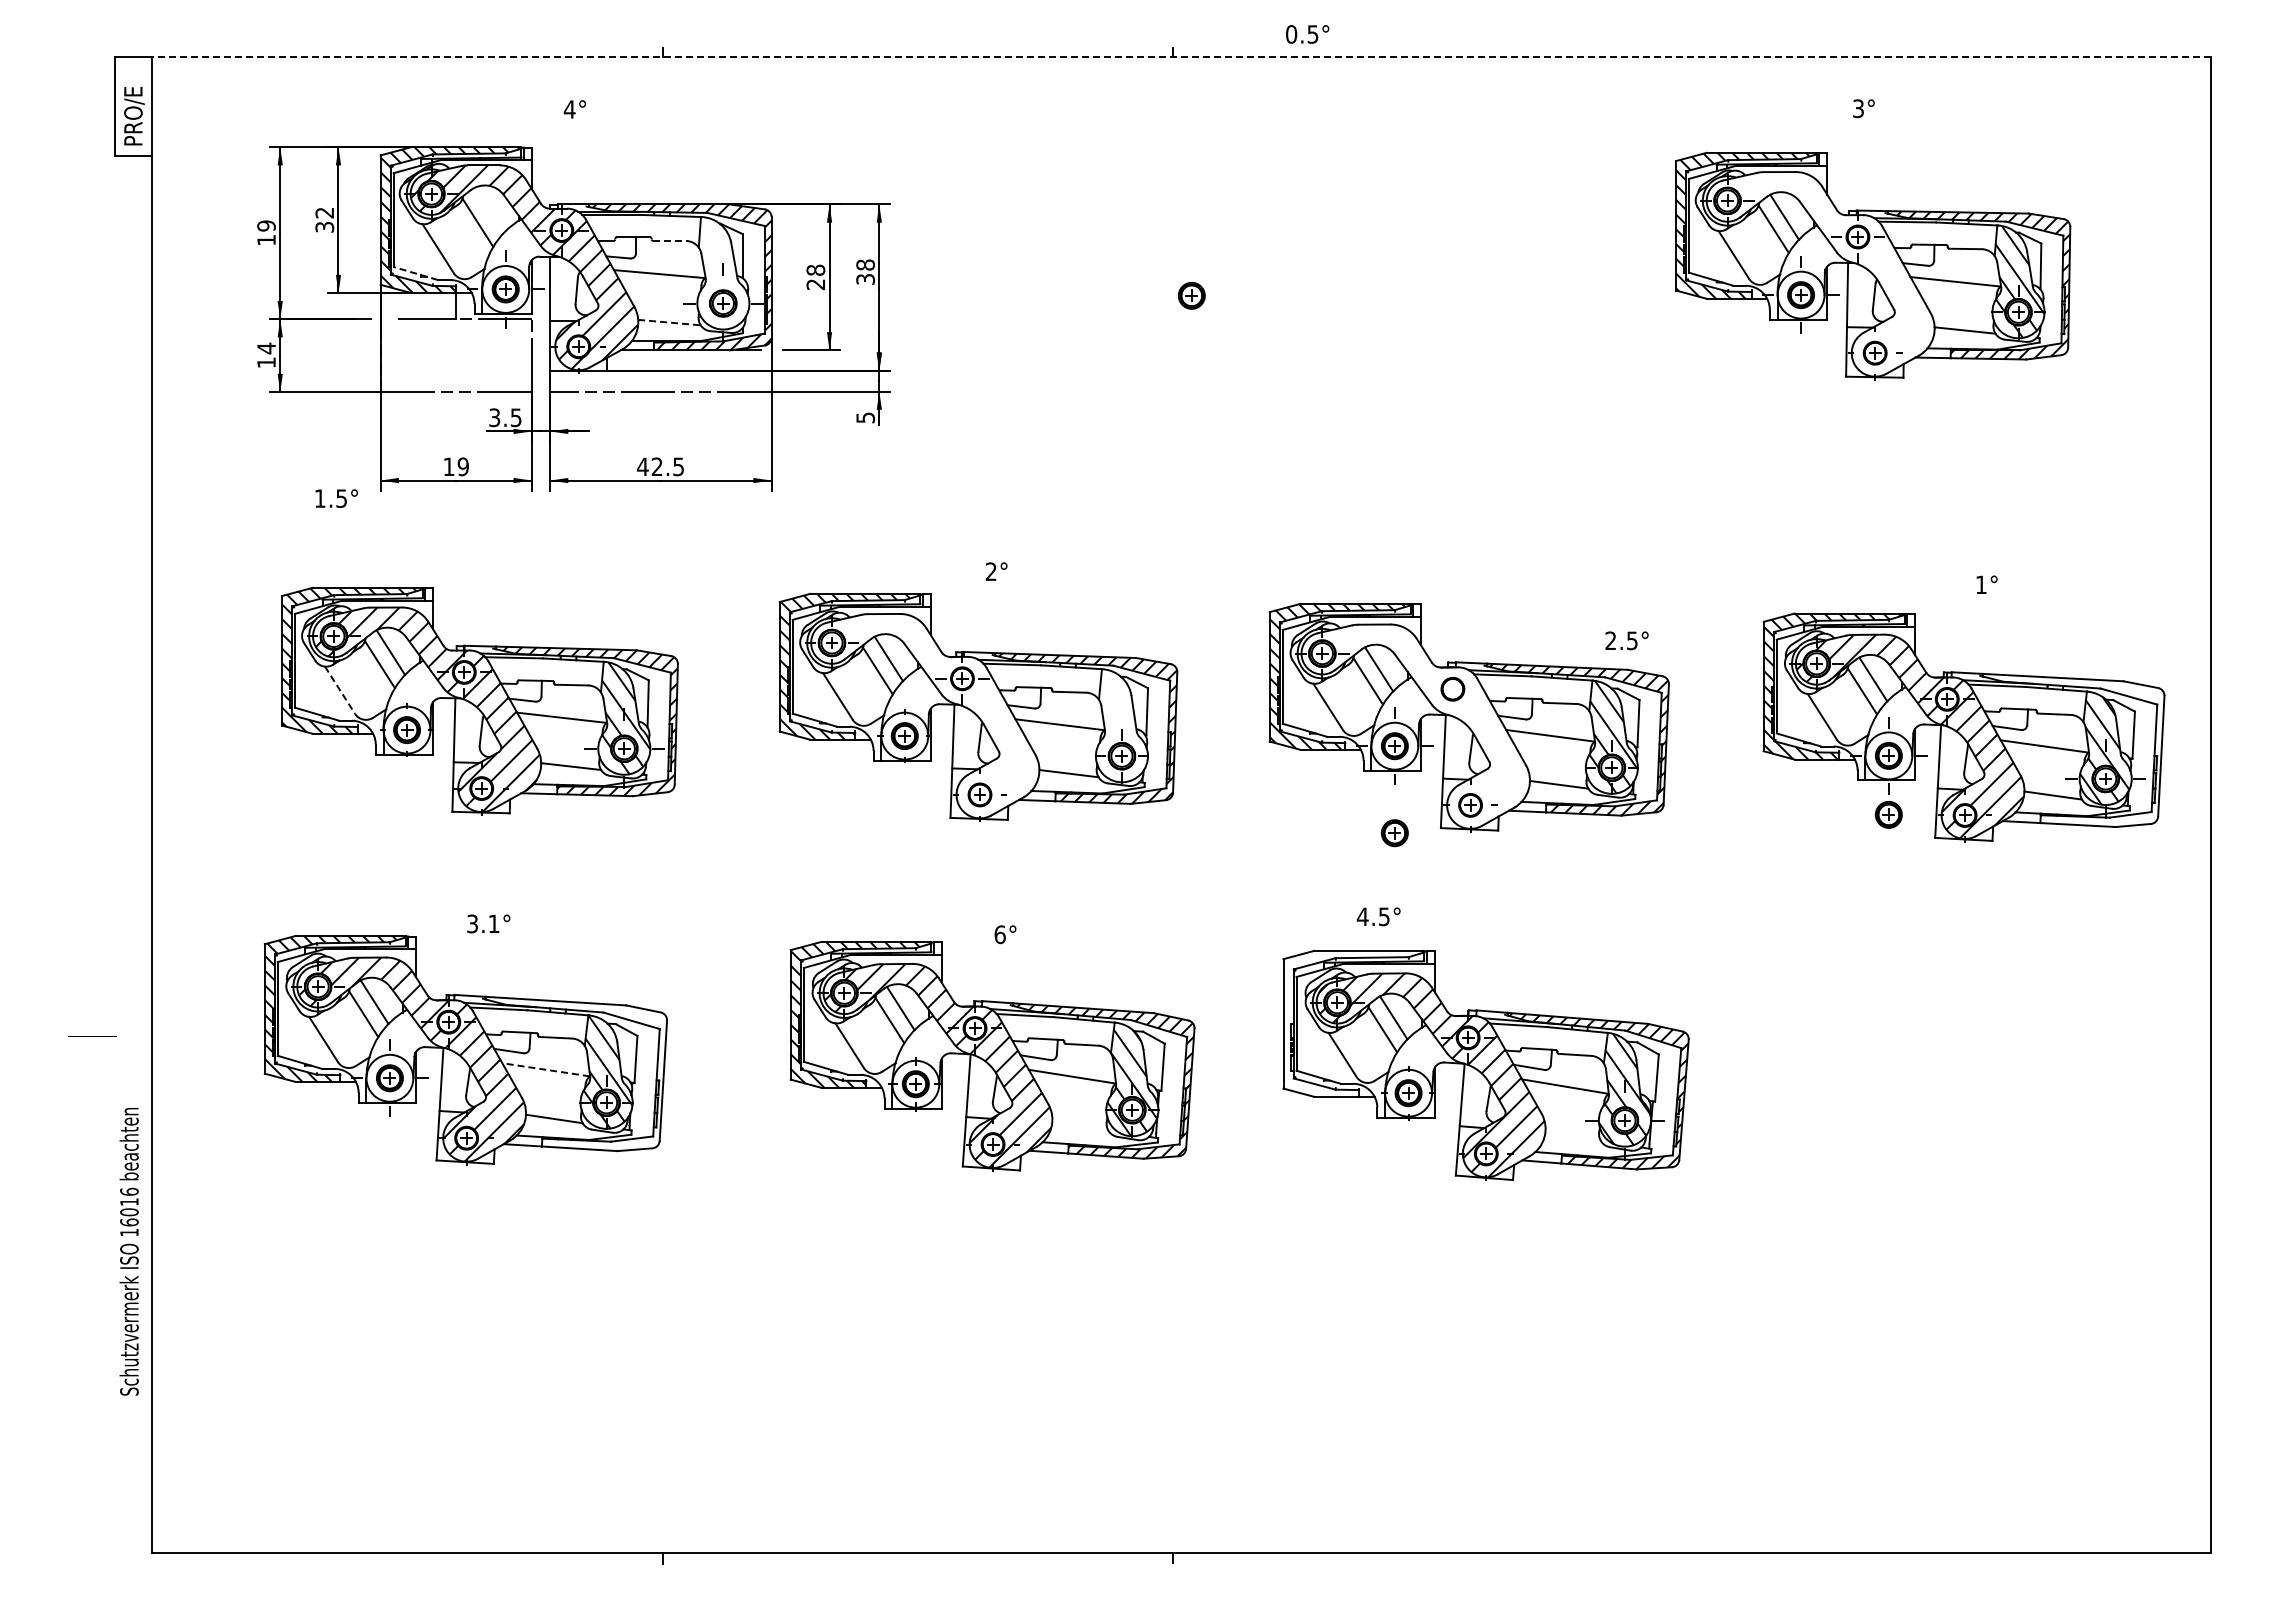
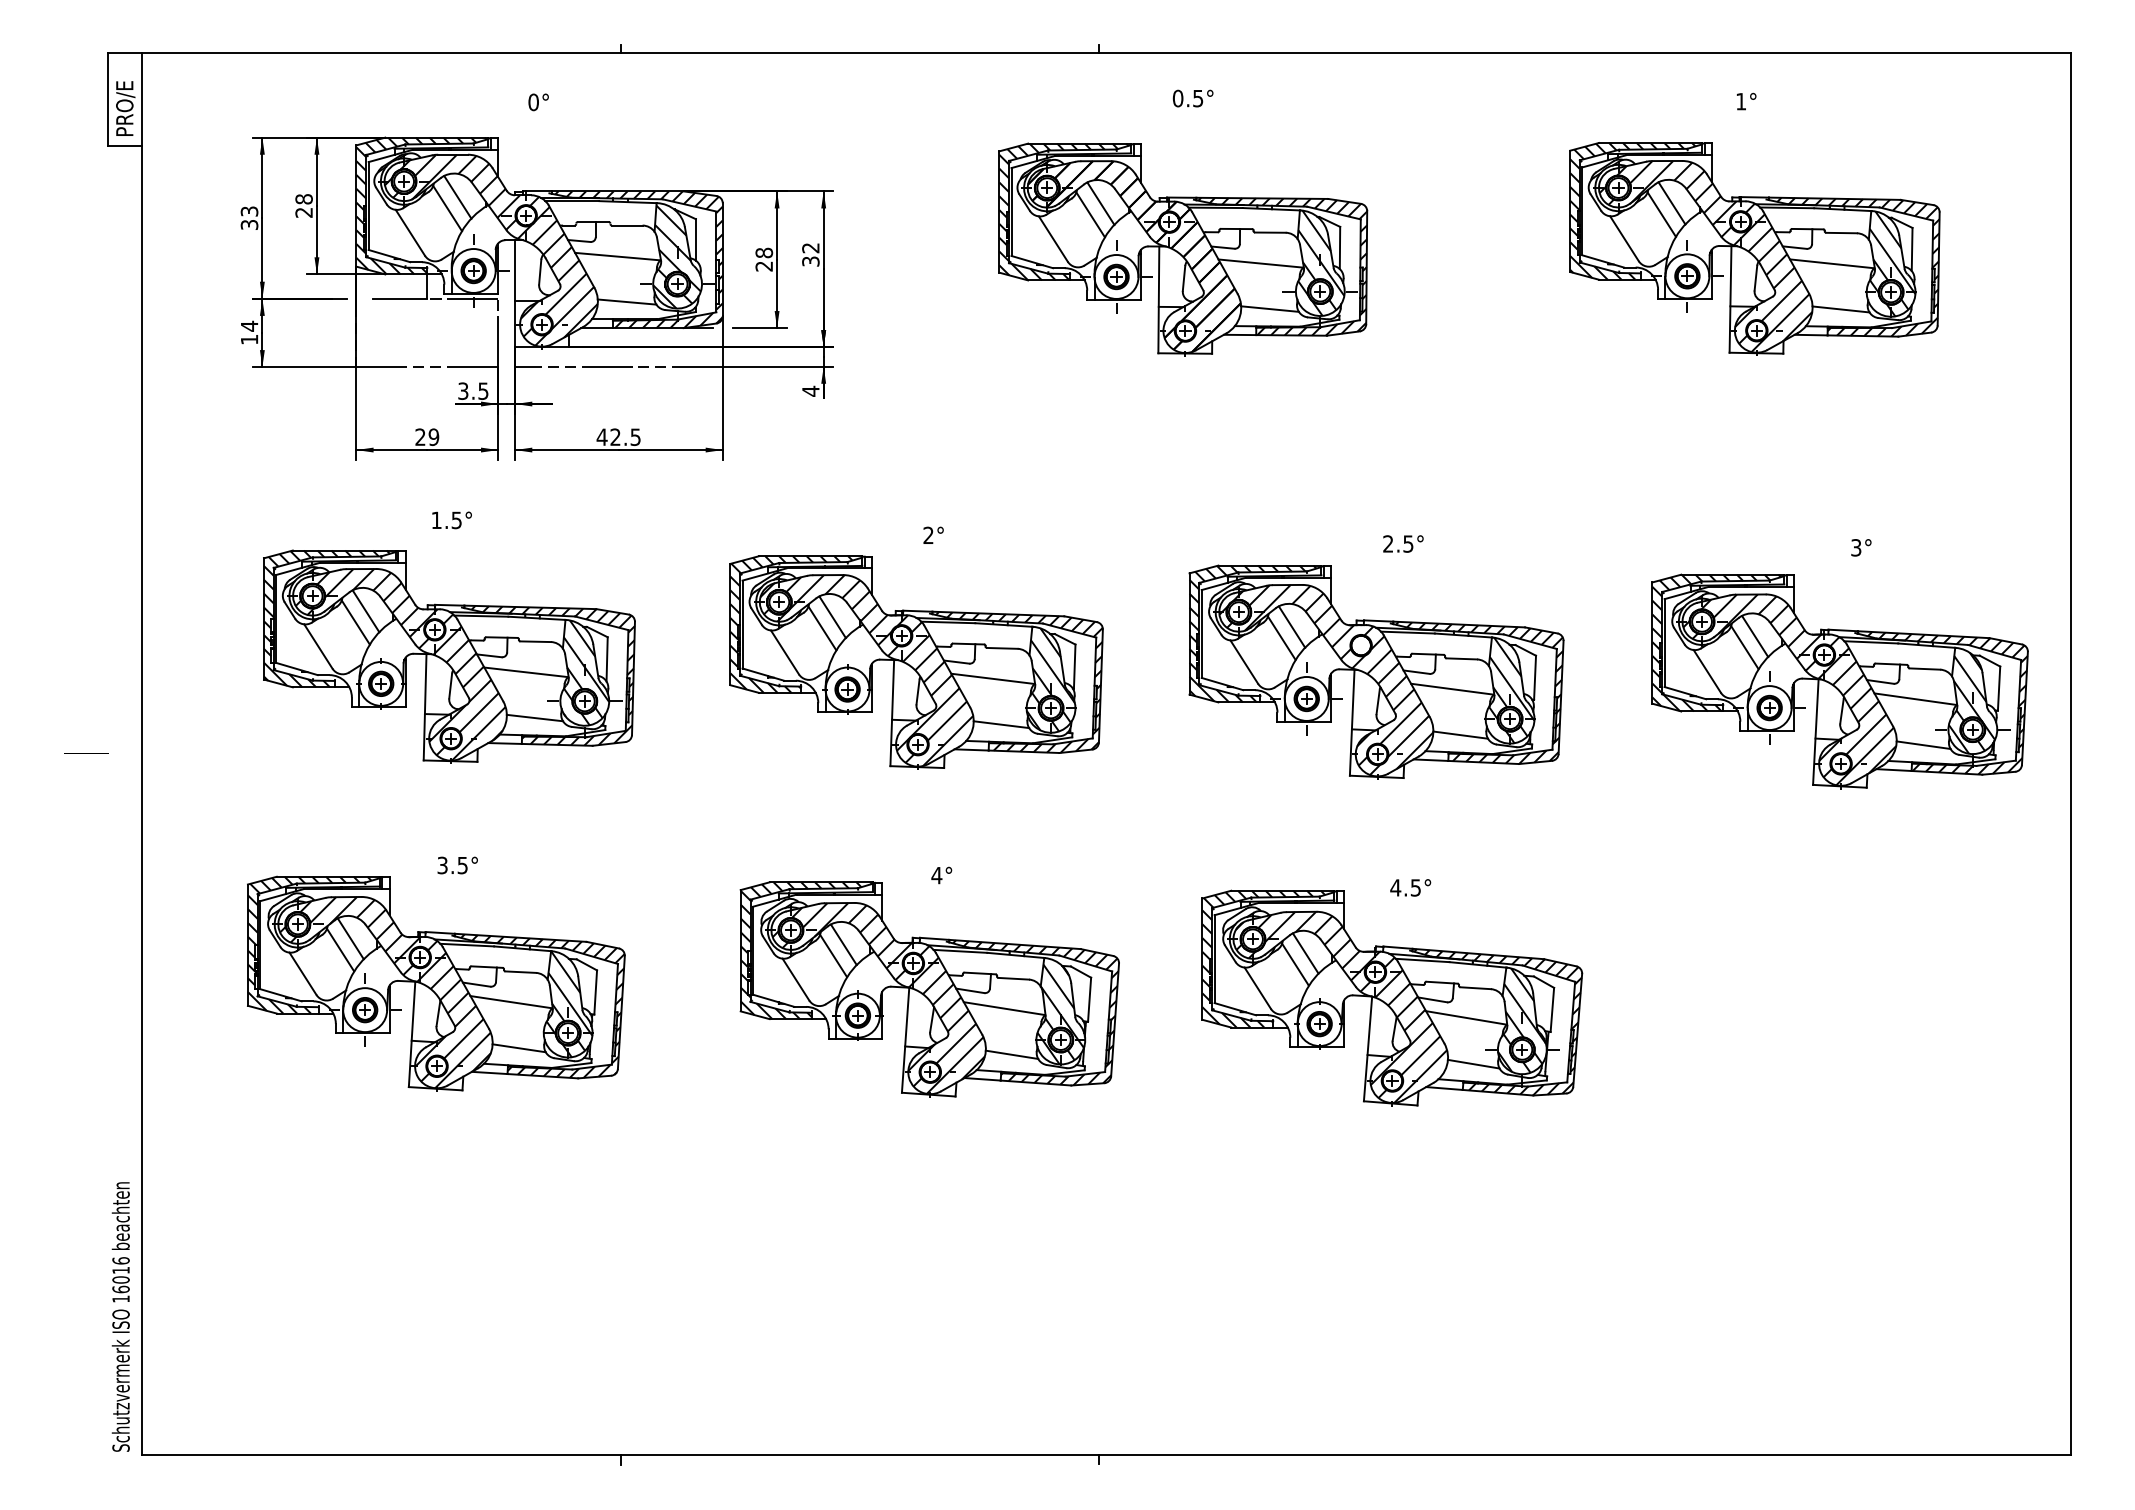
text: (1307, 34) -> (1193, 98), moved
line: (1180, 56) -> (1105, 52), dashed -> solid
text: (1858, 108) -> (1741, 101), 3° -> 1°
text: (569, 109) -> (533, 102), 4° -> 0°
line: (488, 210) -> (457, 197), added
text: (324, 219) -> (303, 205), 32 -> 28
text: (266, 232) -> (249, 217), 19 -> 33
line: (670, 240) -> (628, 225), dashed -> solid
text: (865, 264) -> (810, 247), 38 -> 32
part: (1262, 266) -> (1182, 249), added
line: (415, 273) -> (389, 256), dashed -> solid
hatch: (1820, 273) -> (1705, 256), added
hatch: (722, 274) -> (676, 256), added
line: (669, 322) -> (627, 301), dashed -> solid
text: (865, 417) -> (810, 390), 5 -> 4
text: (448, 466) -> (420, 436), 19 -> 29
text: (336, 498) -> (451, 520), moved
text: (1981, 584) -> (1856, 547), 1° -> 3°
text: (1626, 640) -> (1402, 543), moved
line: (340, 690) -> (318, 646), dashed -> solid
hatch: (924, 715) -> (866, 670), added
hatch: (1121, 725) -> (1050, 679), added
hatch: (1415, 725) -> (1326, 679), added
hatch: (2073, 749) -> (1942, 702), added
part: (1888, 814) -> (1769, 762), removed
part: (1394, 833) -> (1306, 780), removed
text: (1378, 916) -> (1410, 887), moved
text: (493, 923) -> (462, 865), 3.1° -> 3.5°
text: (1000, 934) -> (937, 875), 6° -> 4°
hatch: (1348, 1023) -> (1263, 958), added
line: (92, 1036) -> (86, 753), moved
line: (545, 1069) -> (510, 1001), dashed -> solid
hatch: (579, 1073) -> (542, 1005), added
line: (1080, 1125) -> (1012, 1054), added
line: (1572, 1135) -> (1473, 1063), added
text: (128, 1251) -> (120, 1316), moved

